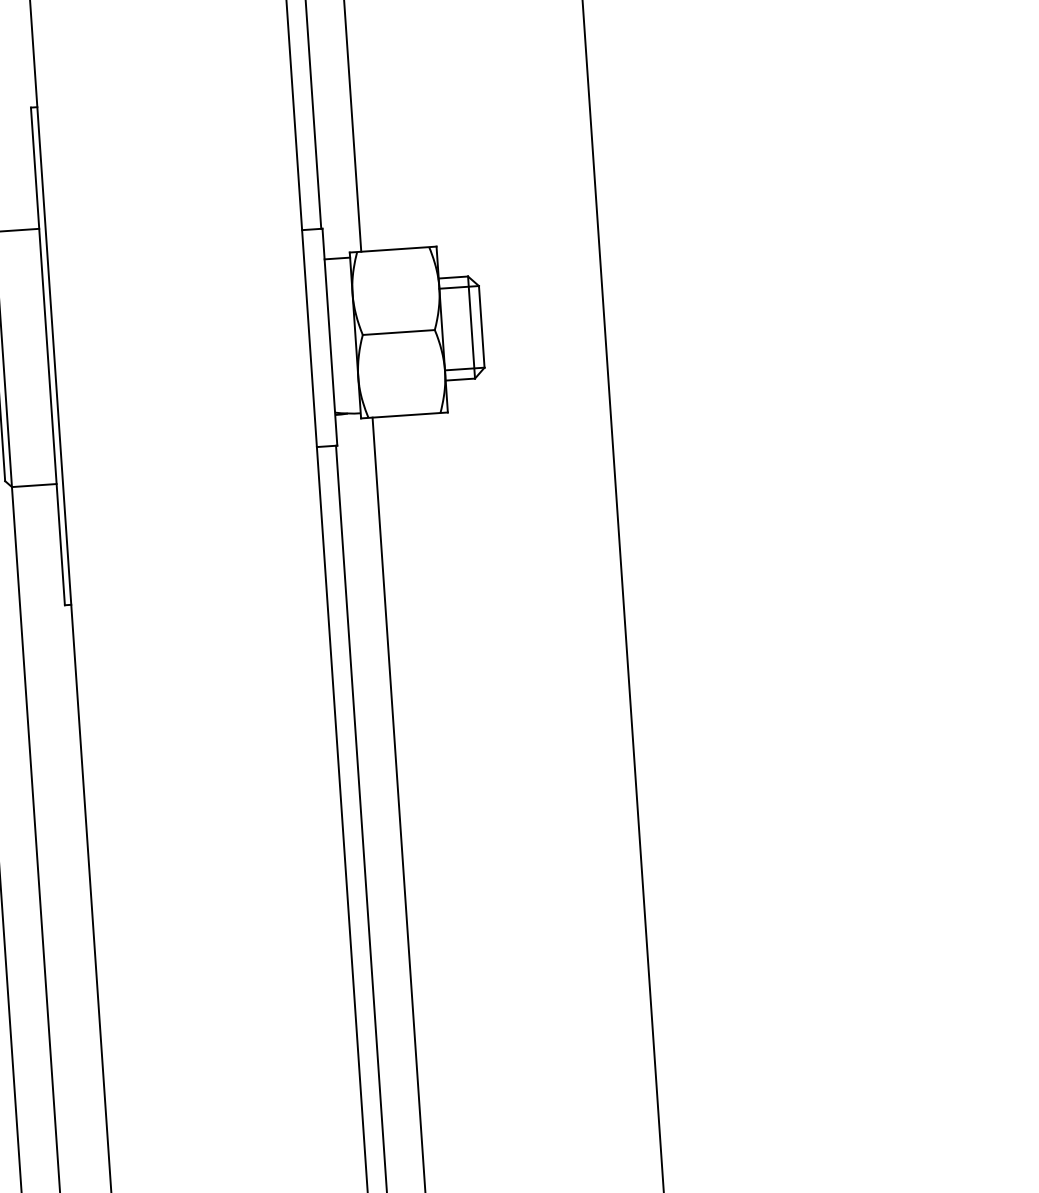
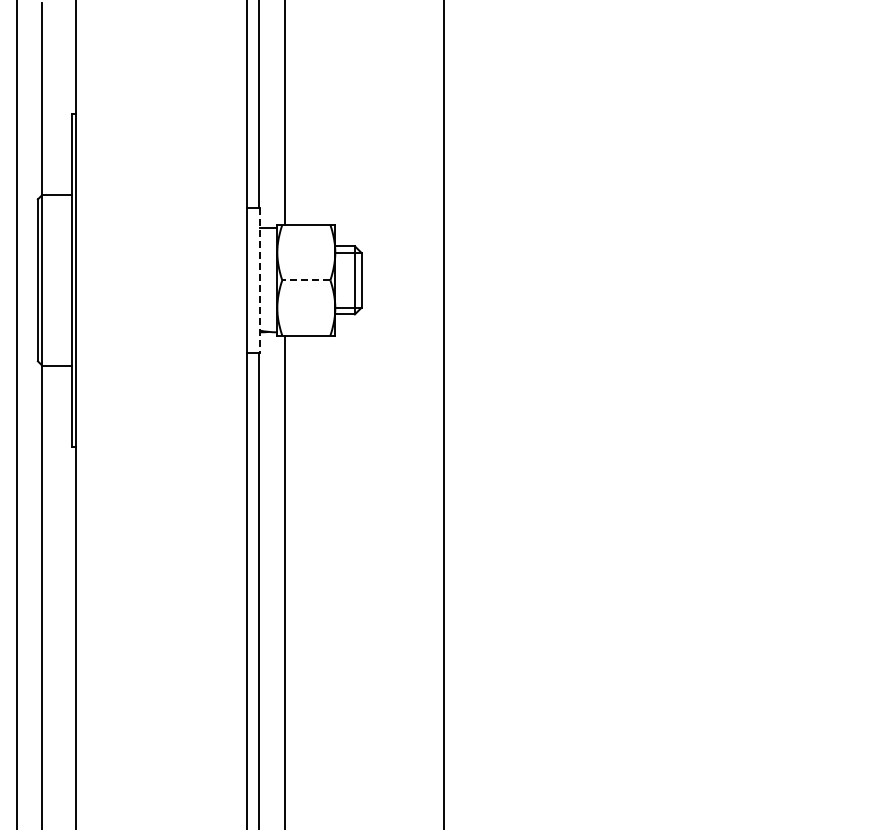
line: (397, 332) -> (305, 280), solid -> dashed
line: (330, 337) -> (260, 280), solid -> dashed

